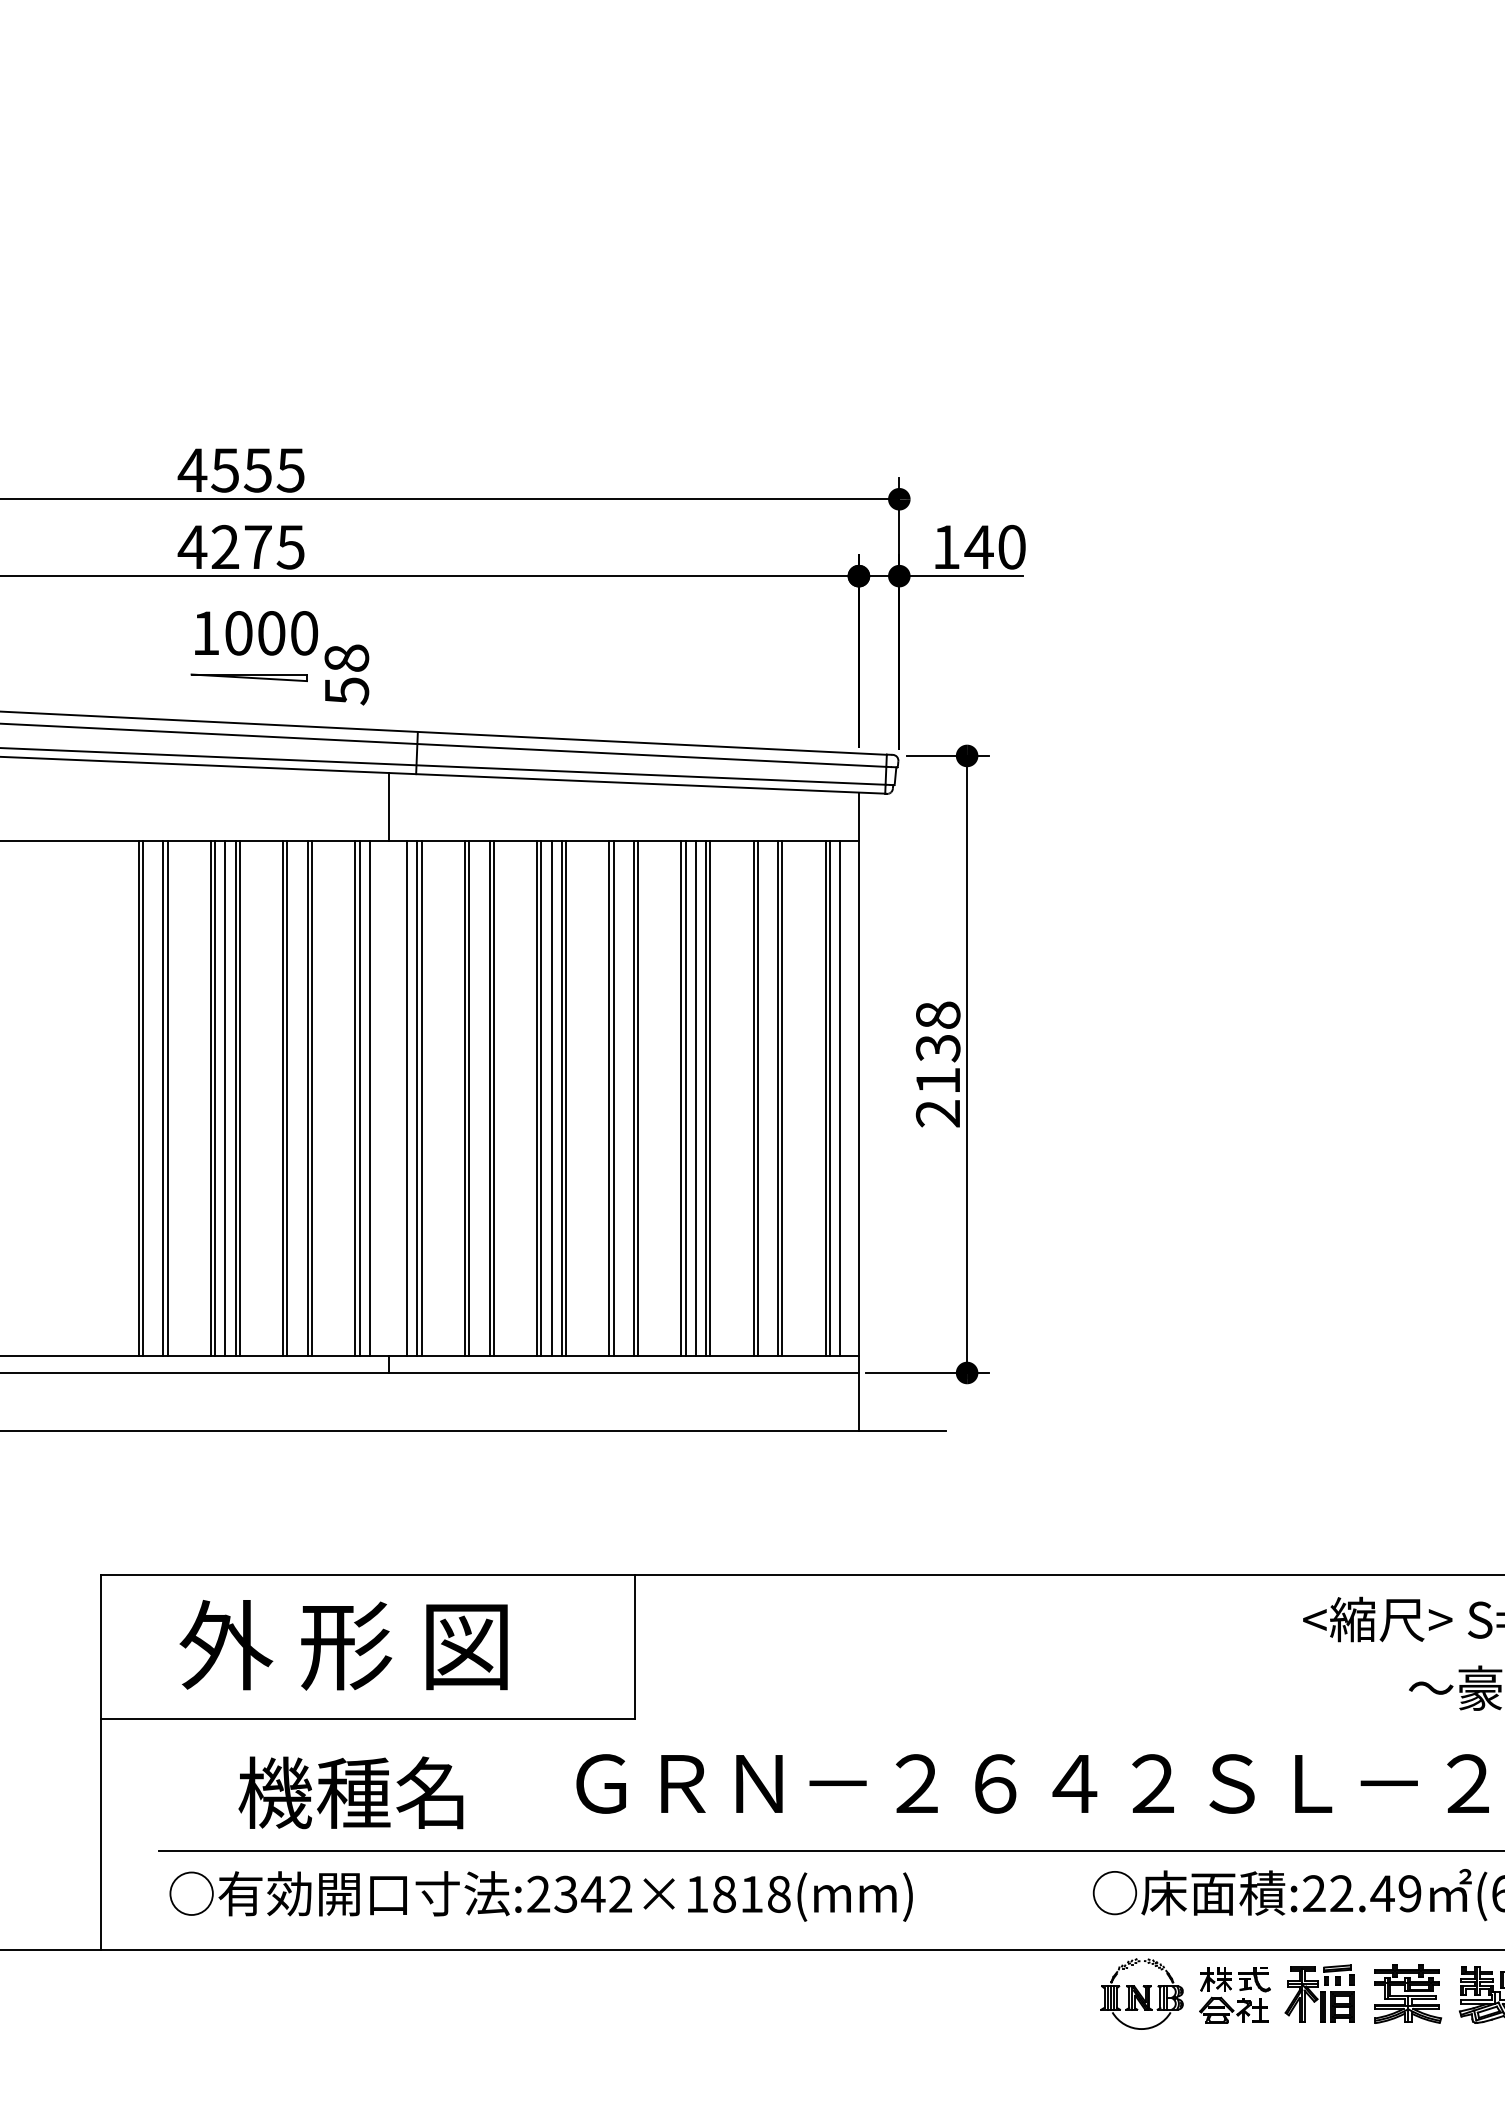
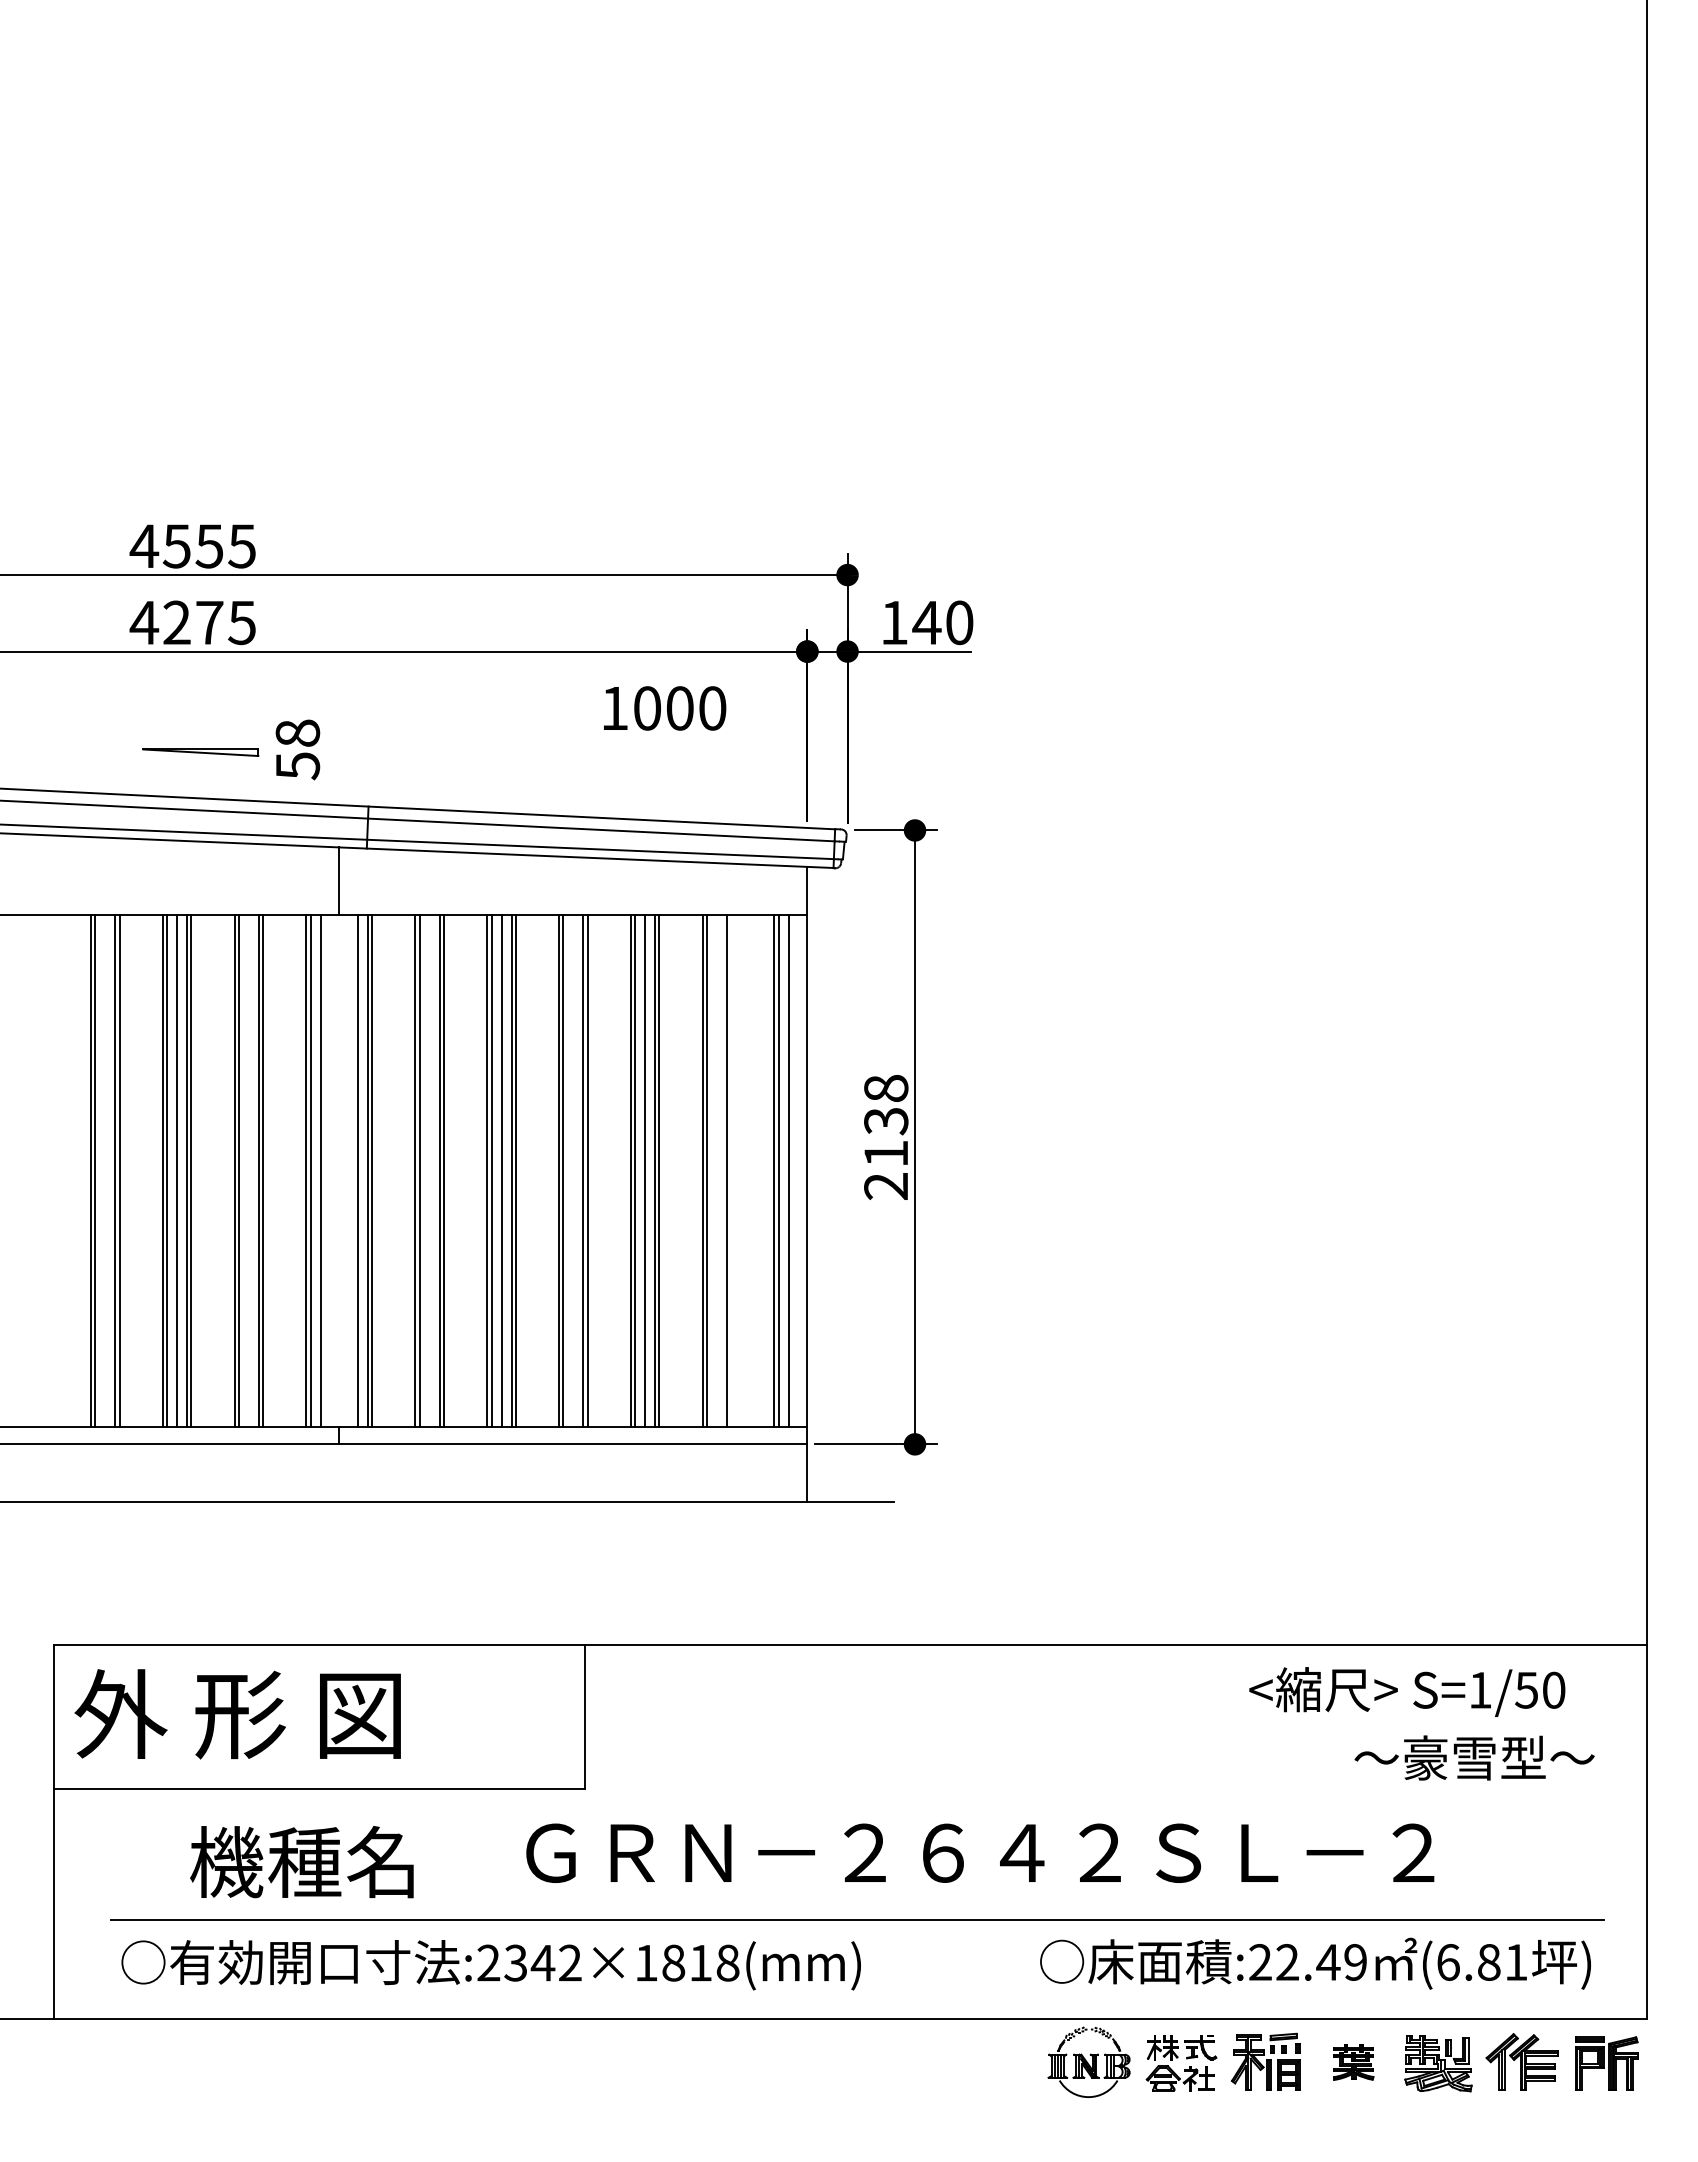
text: (257, 633) -> (665, 708), moved
line: (782, 1097) -> (731, 1170), removed
text: (343, 1645) -> (237, 1714), moved
part: (1407, 1994) -> (1353, 2062), size x0.6

